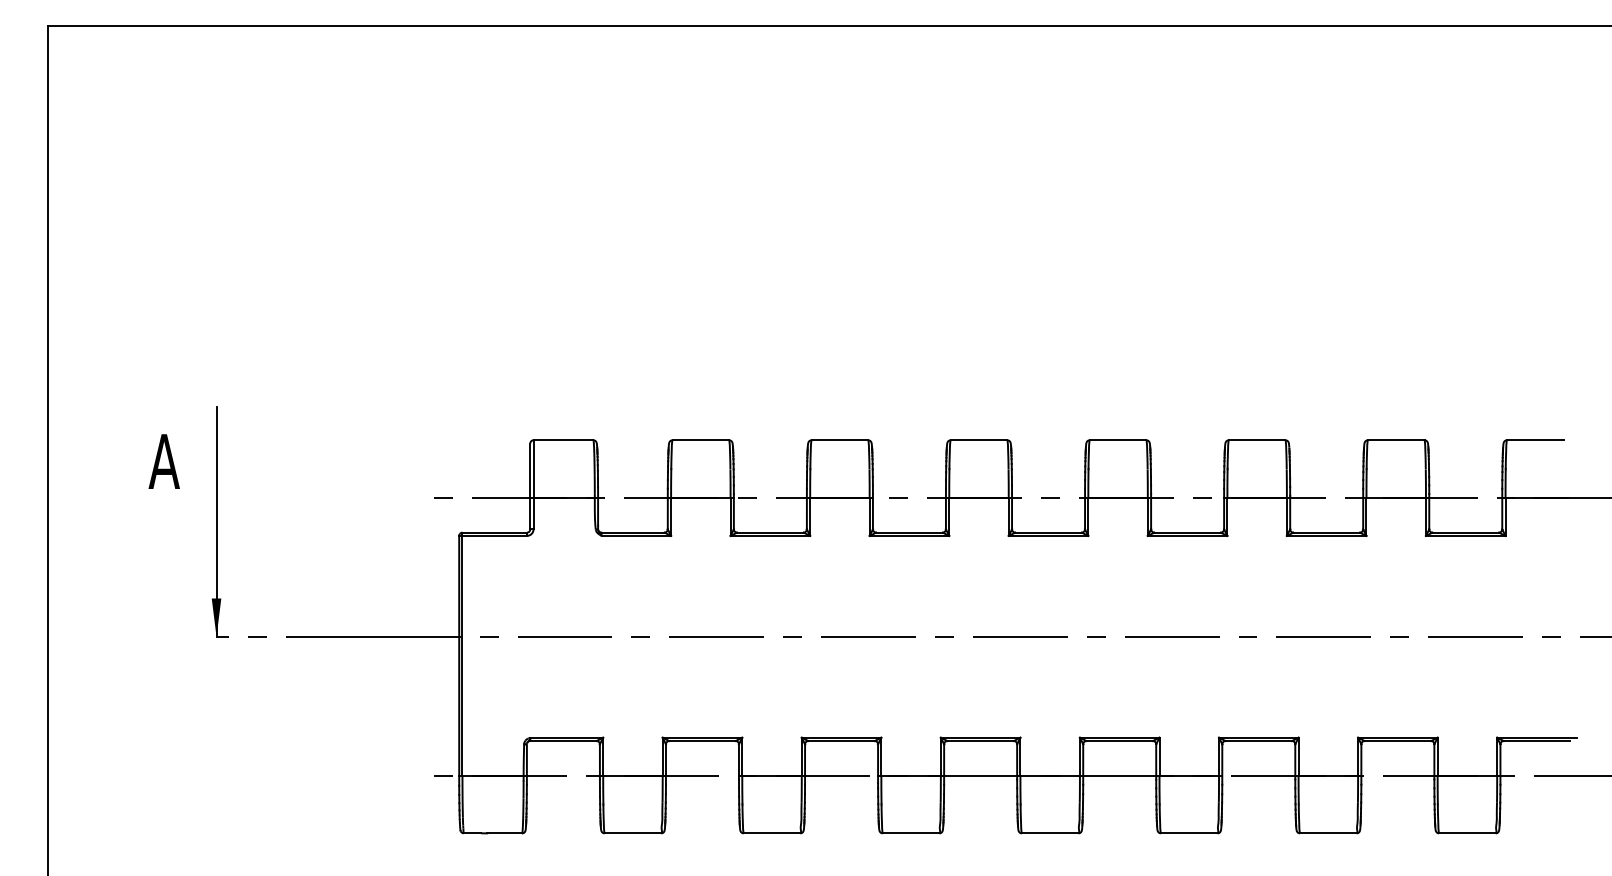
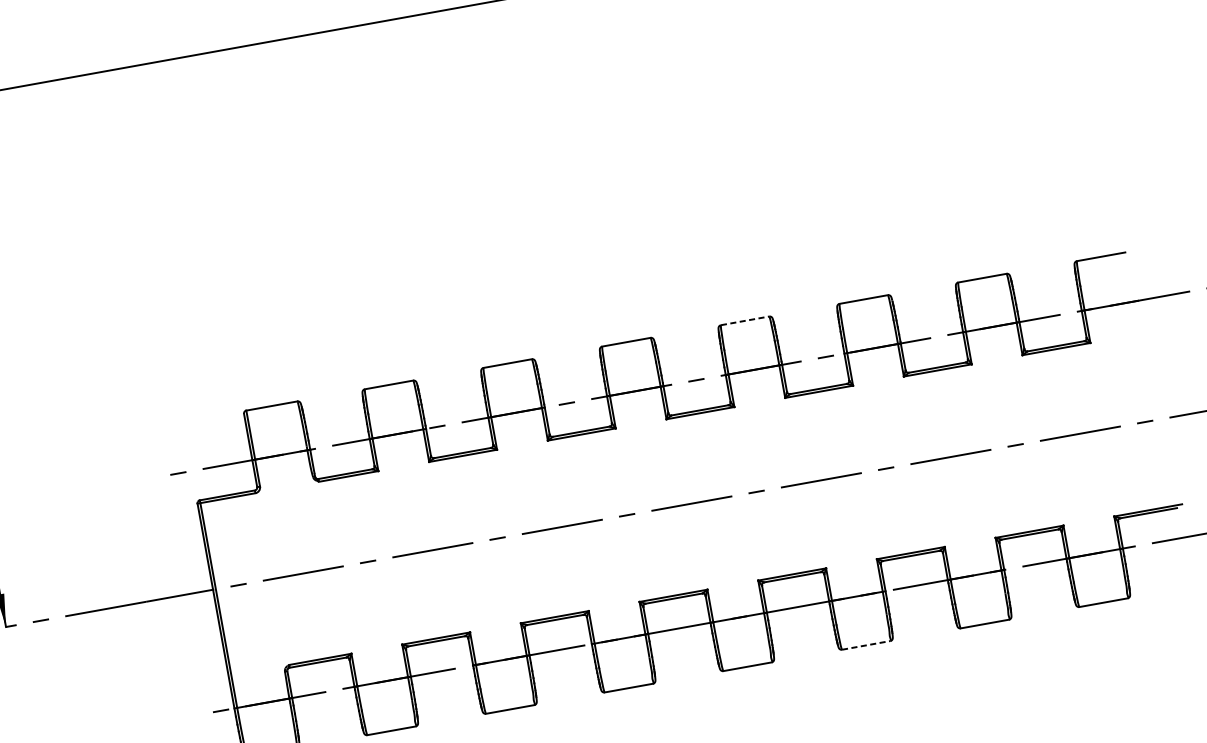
line: (1118, 440) -> (745, 321), solid -> dashed
line: (1189, 833) -> (866, 645), solid -> dashed

